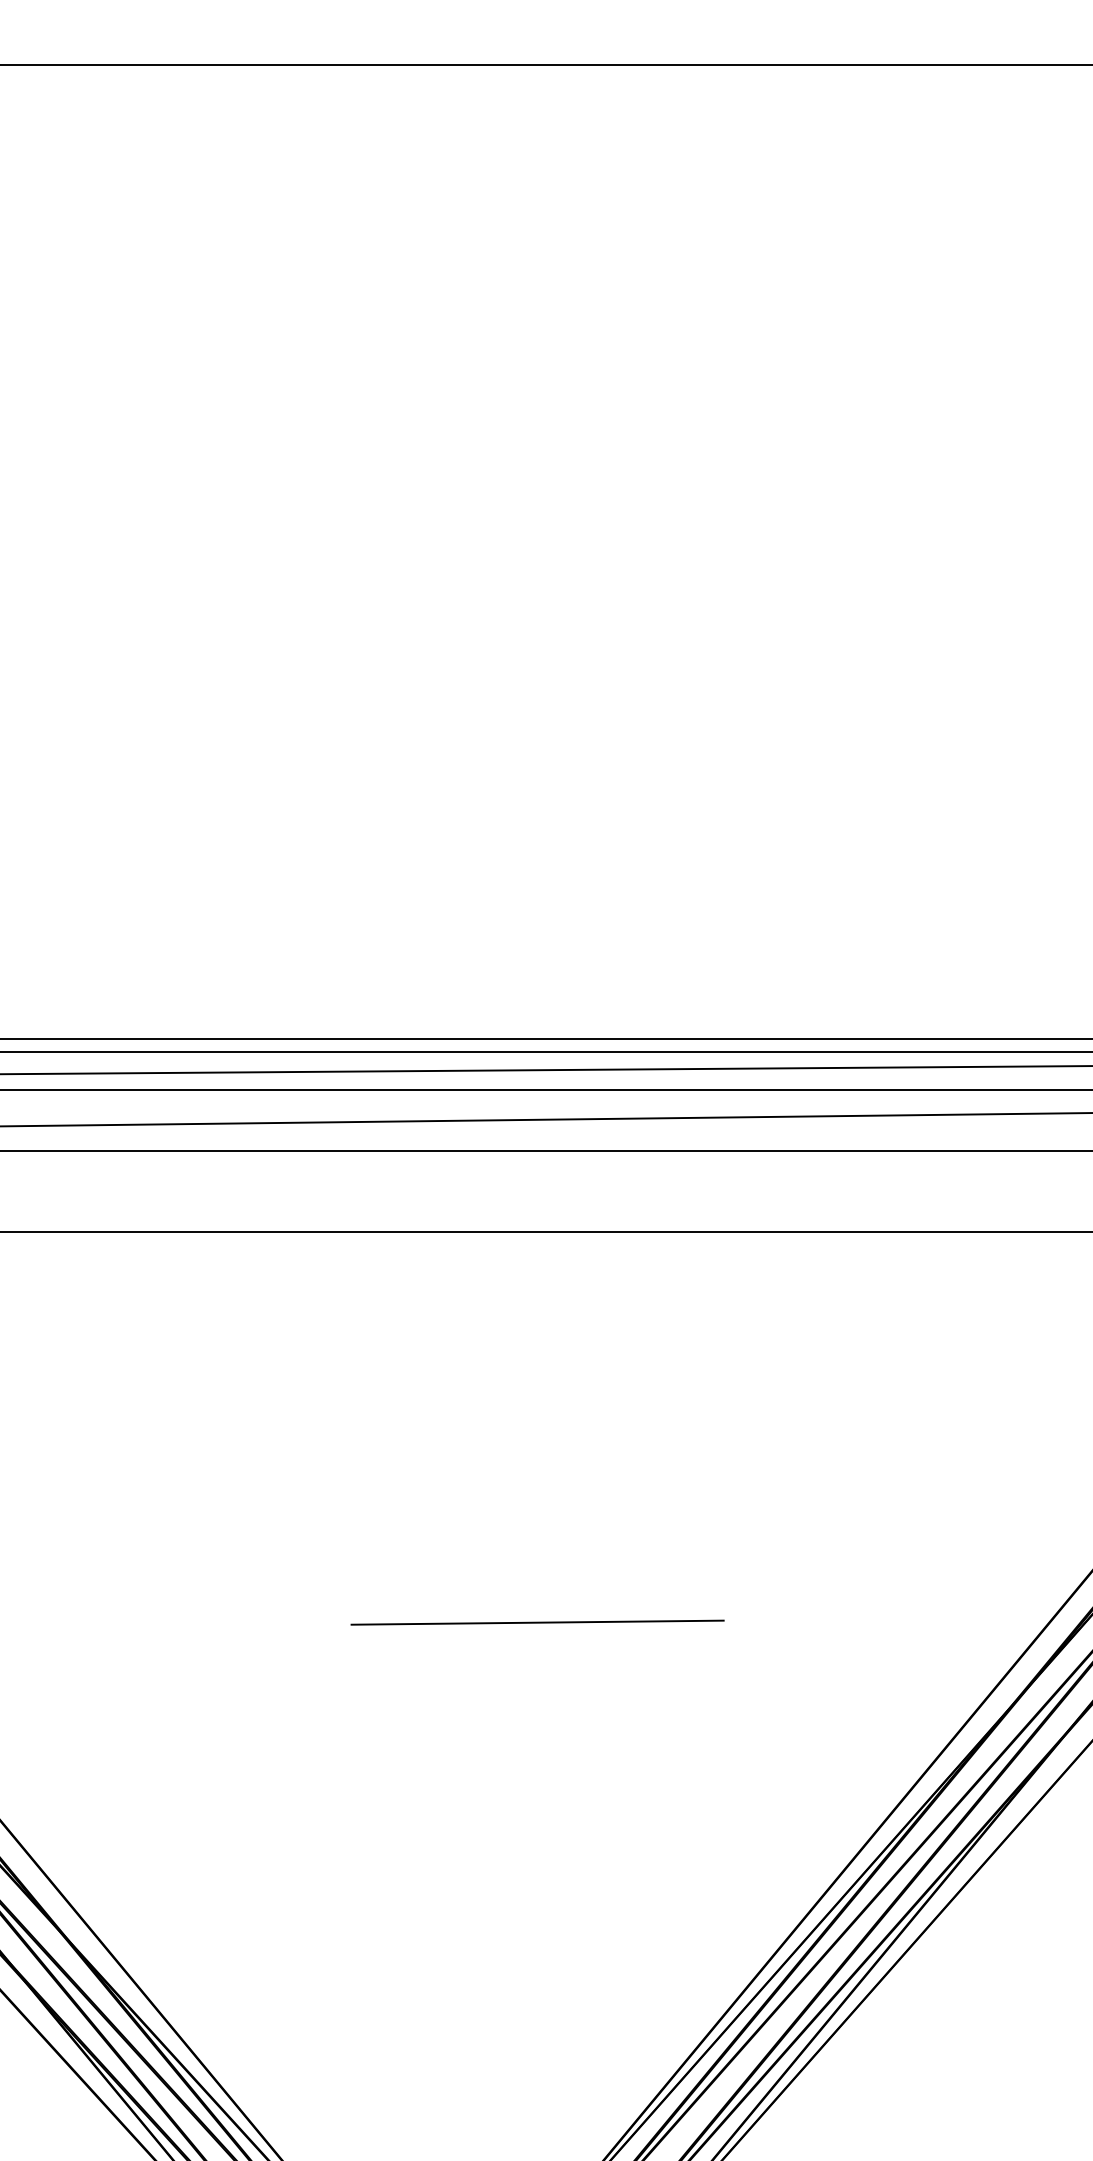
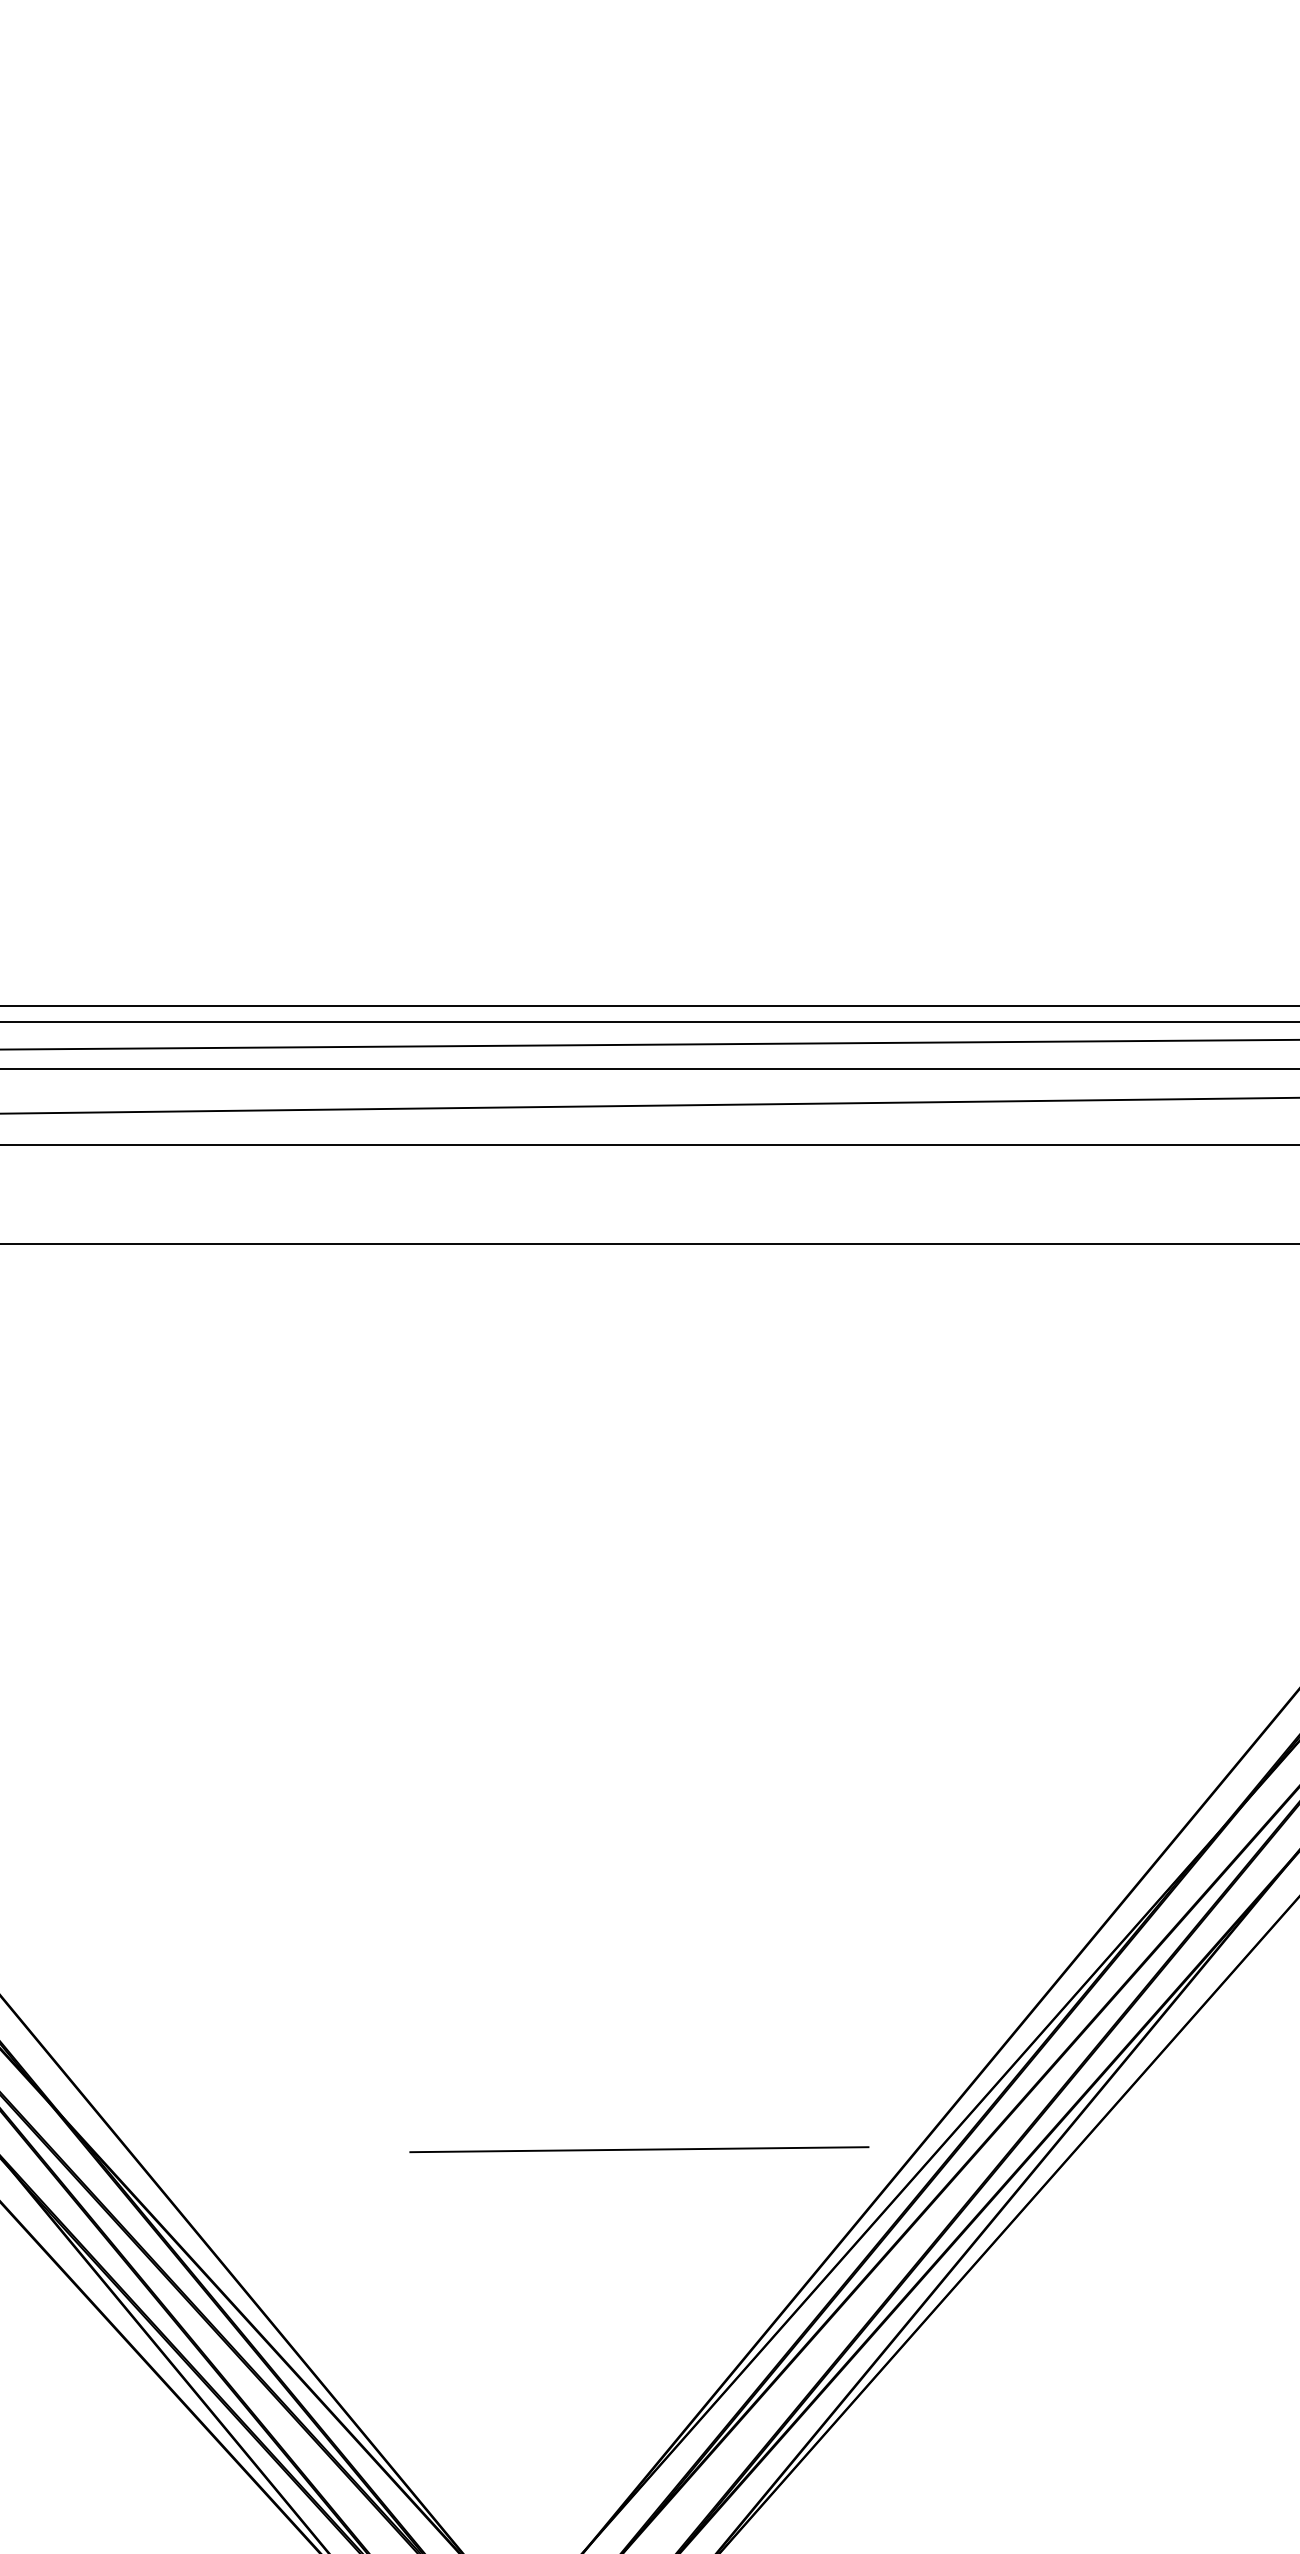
line: (537, 1622) -> (639, 2149), moved

